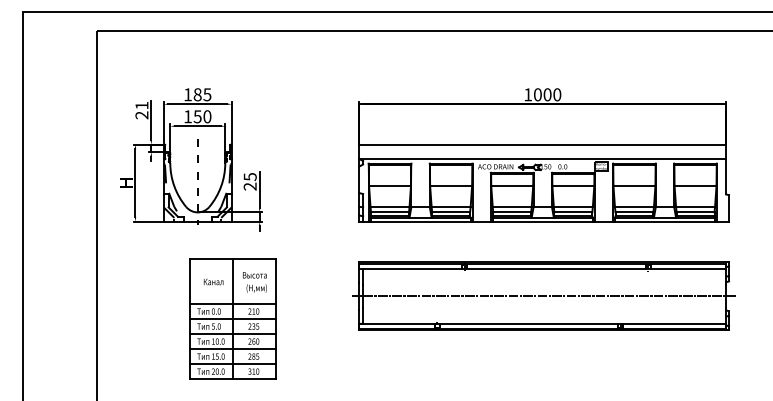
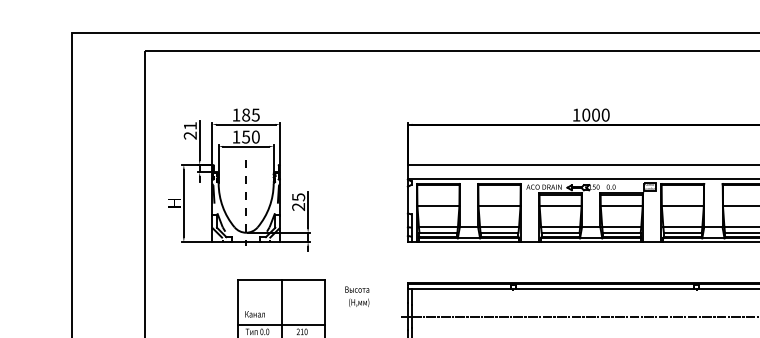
text: (213, 281) -> (254, 313), moved
text: (254, 282) -> (356, 296), moved

